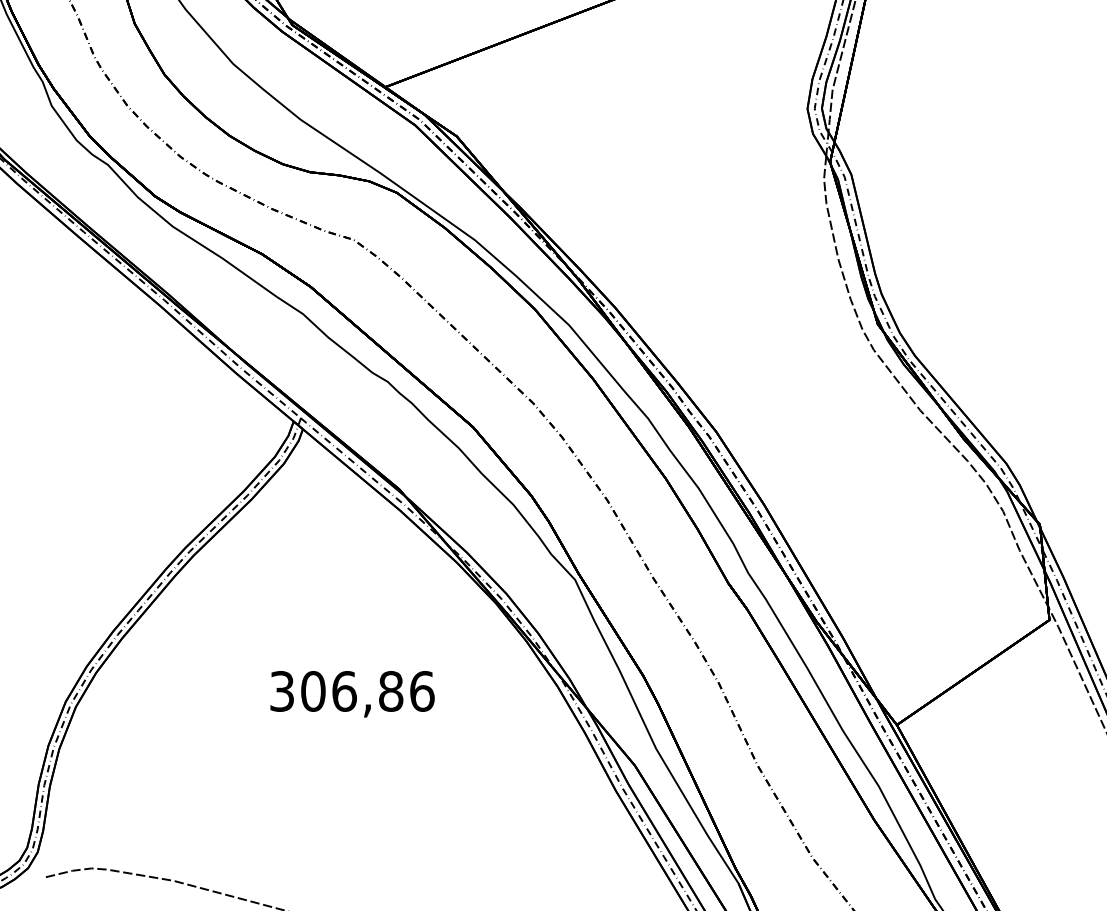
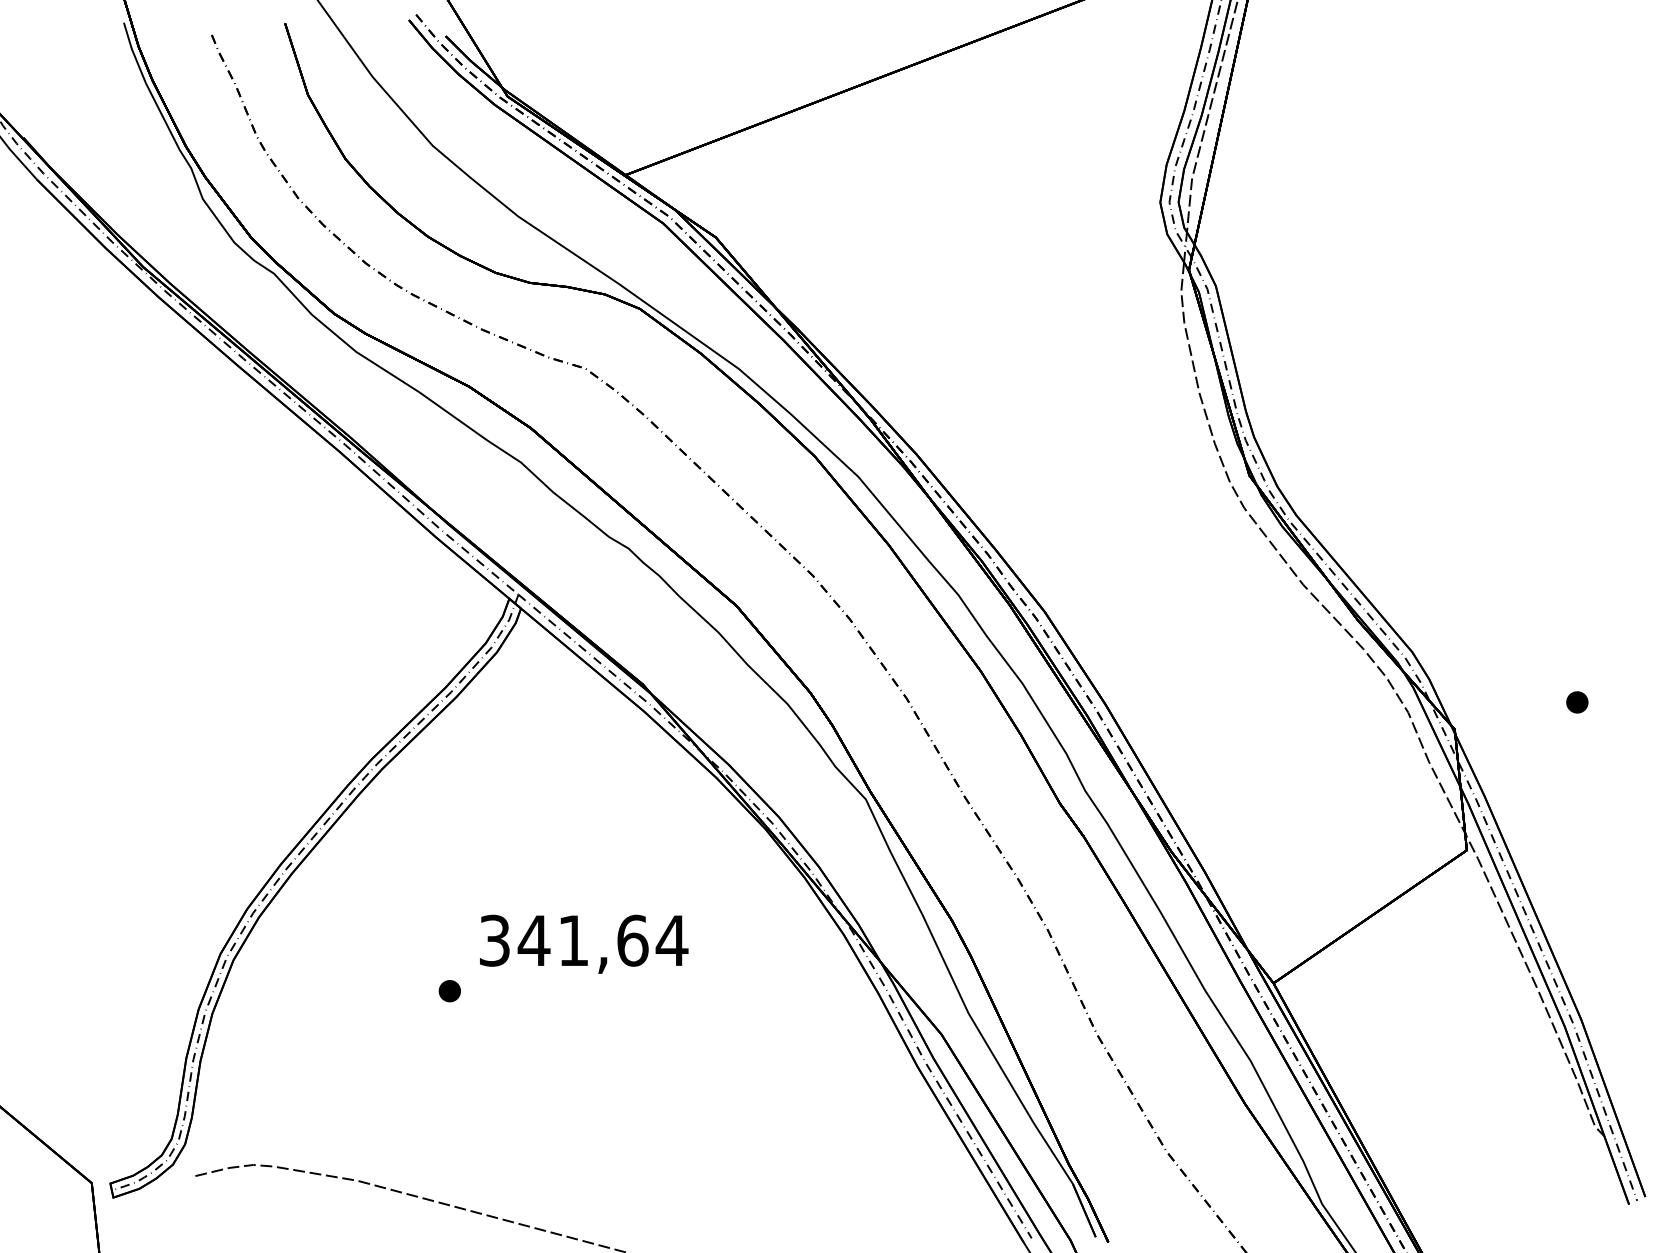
text: (367, 691) -> (602, 940), 306,86 -> 341,64
part: (246, 731) -> (449, 991), added

